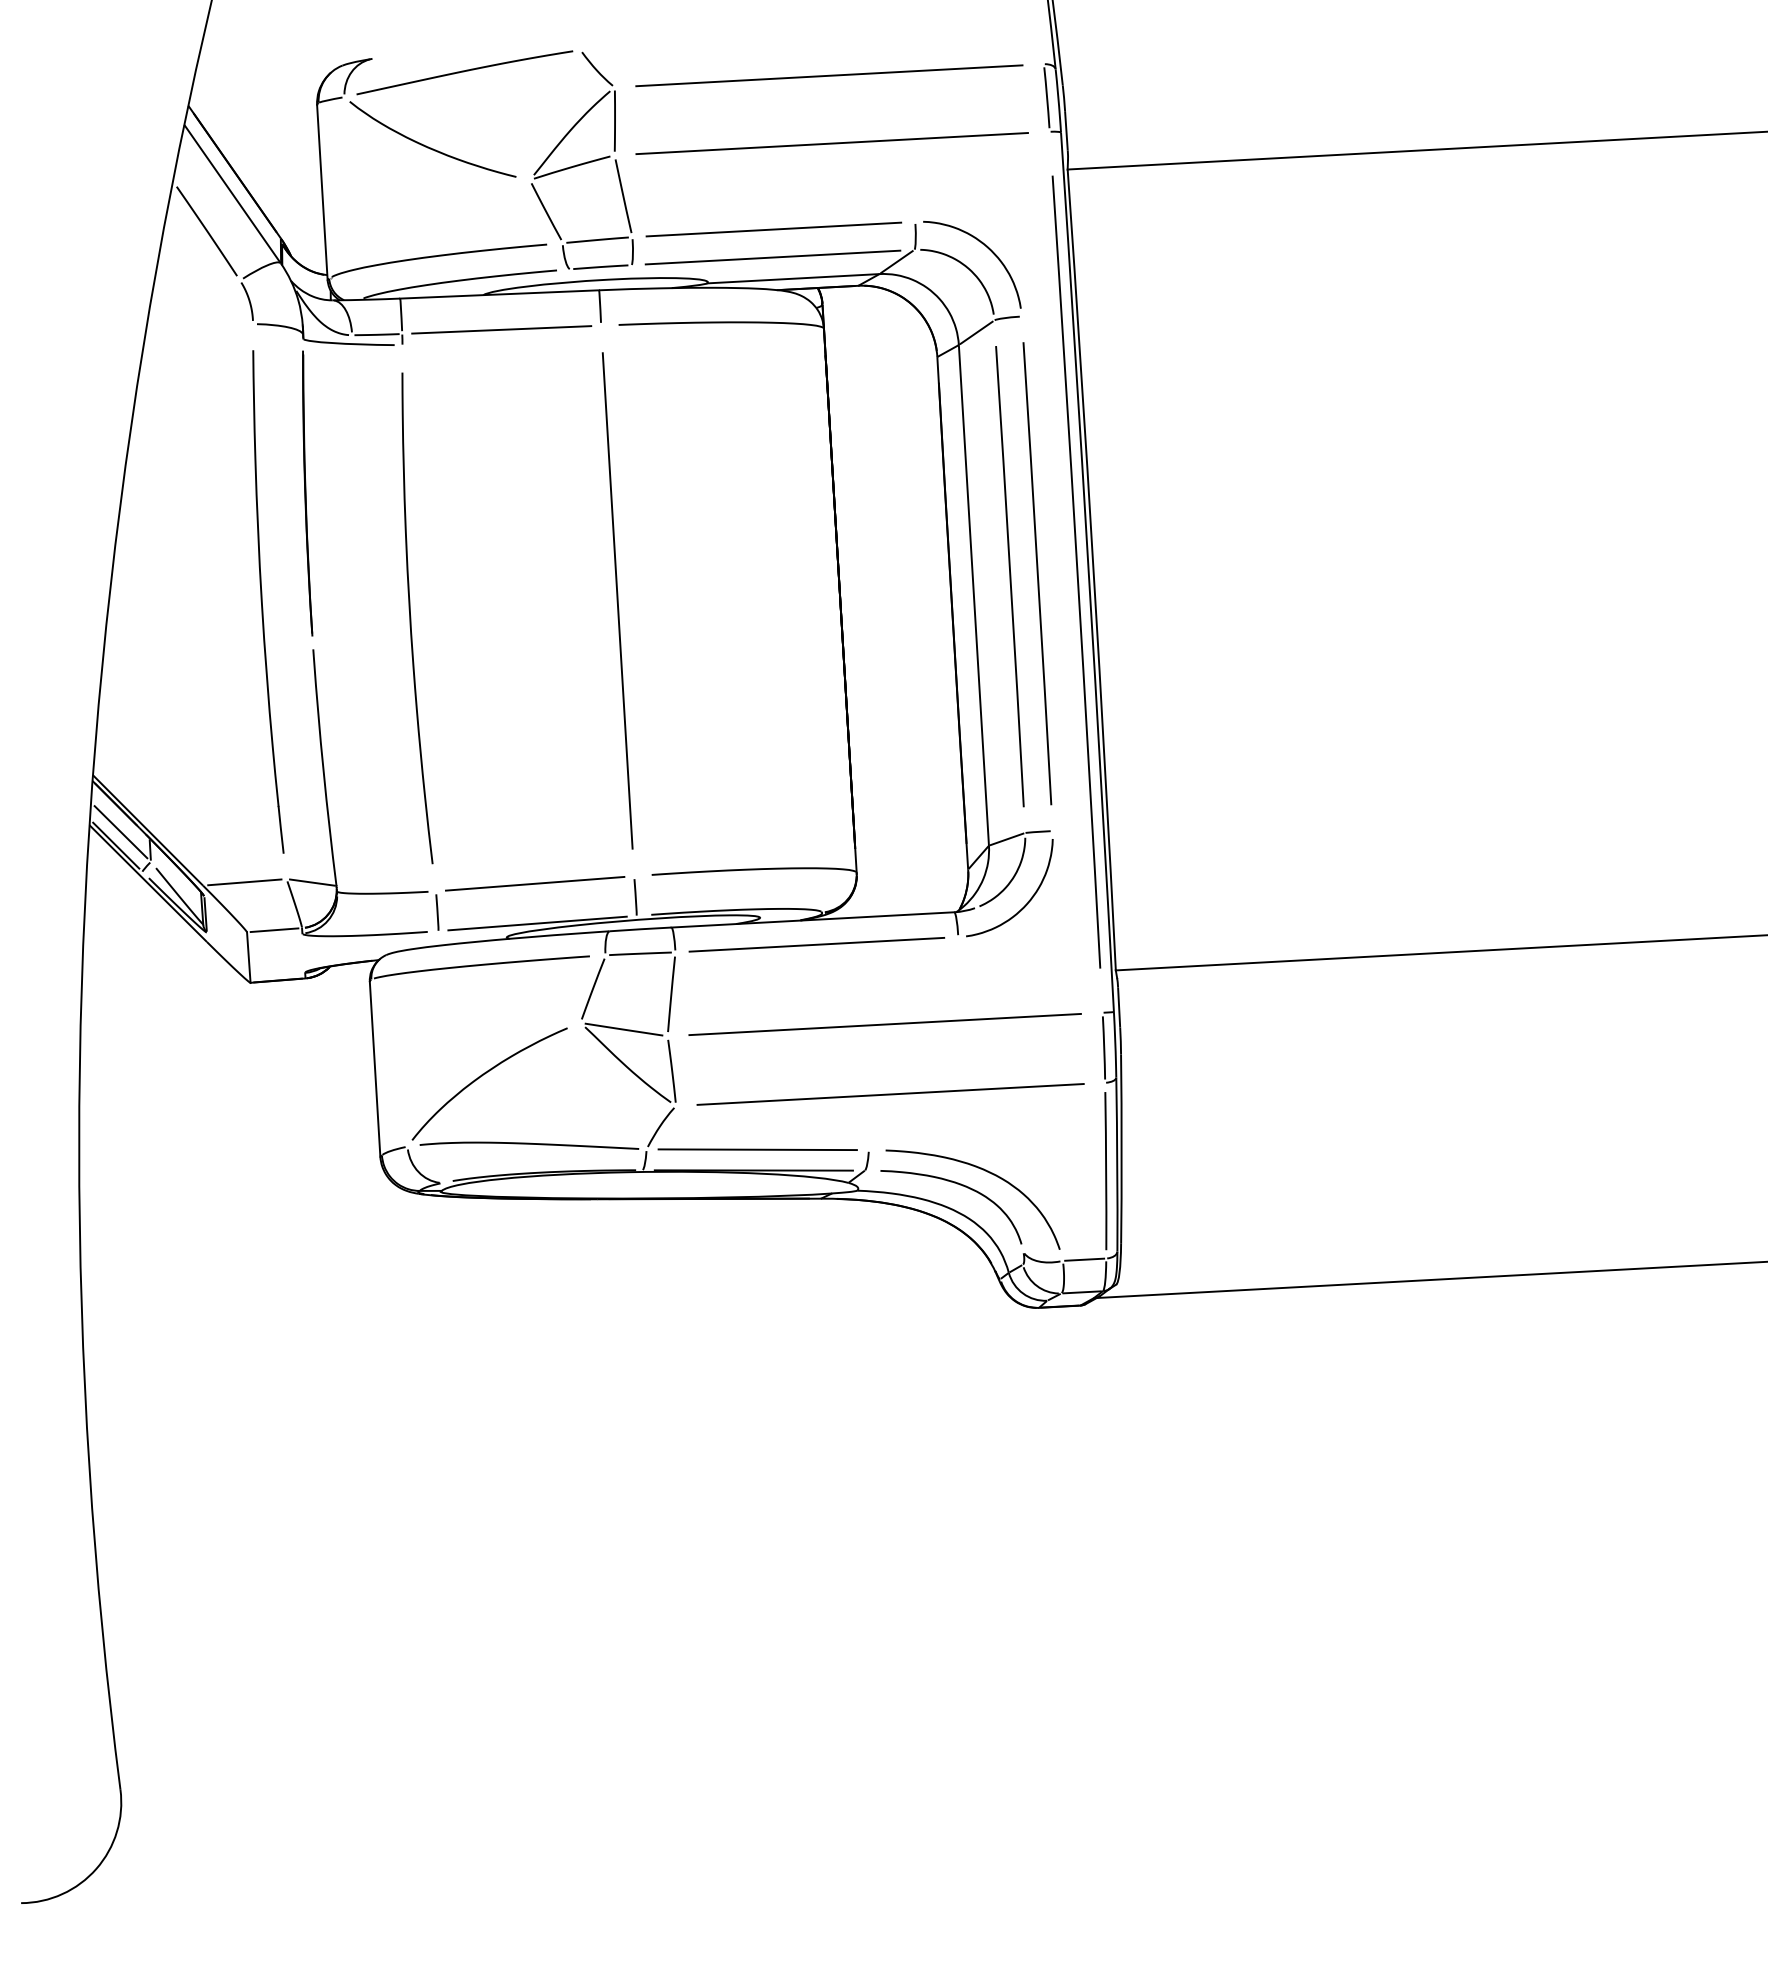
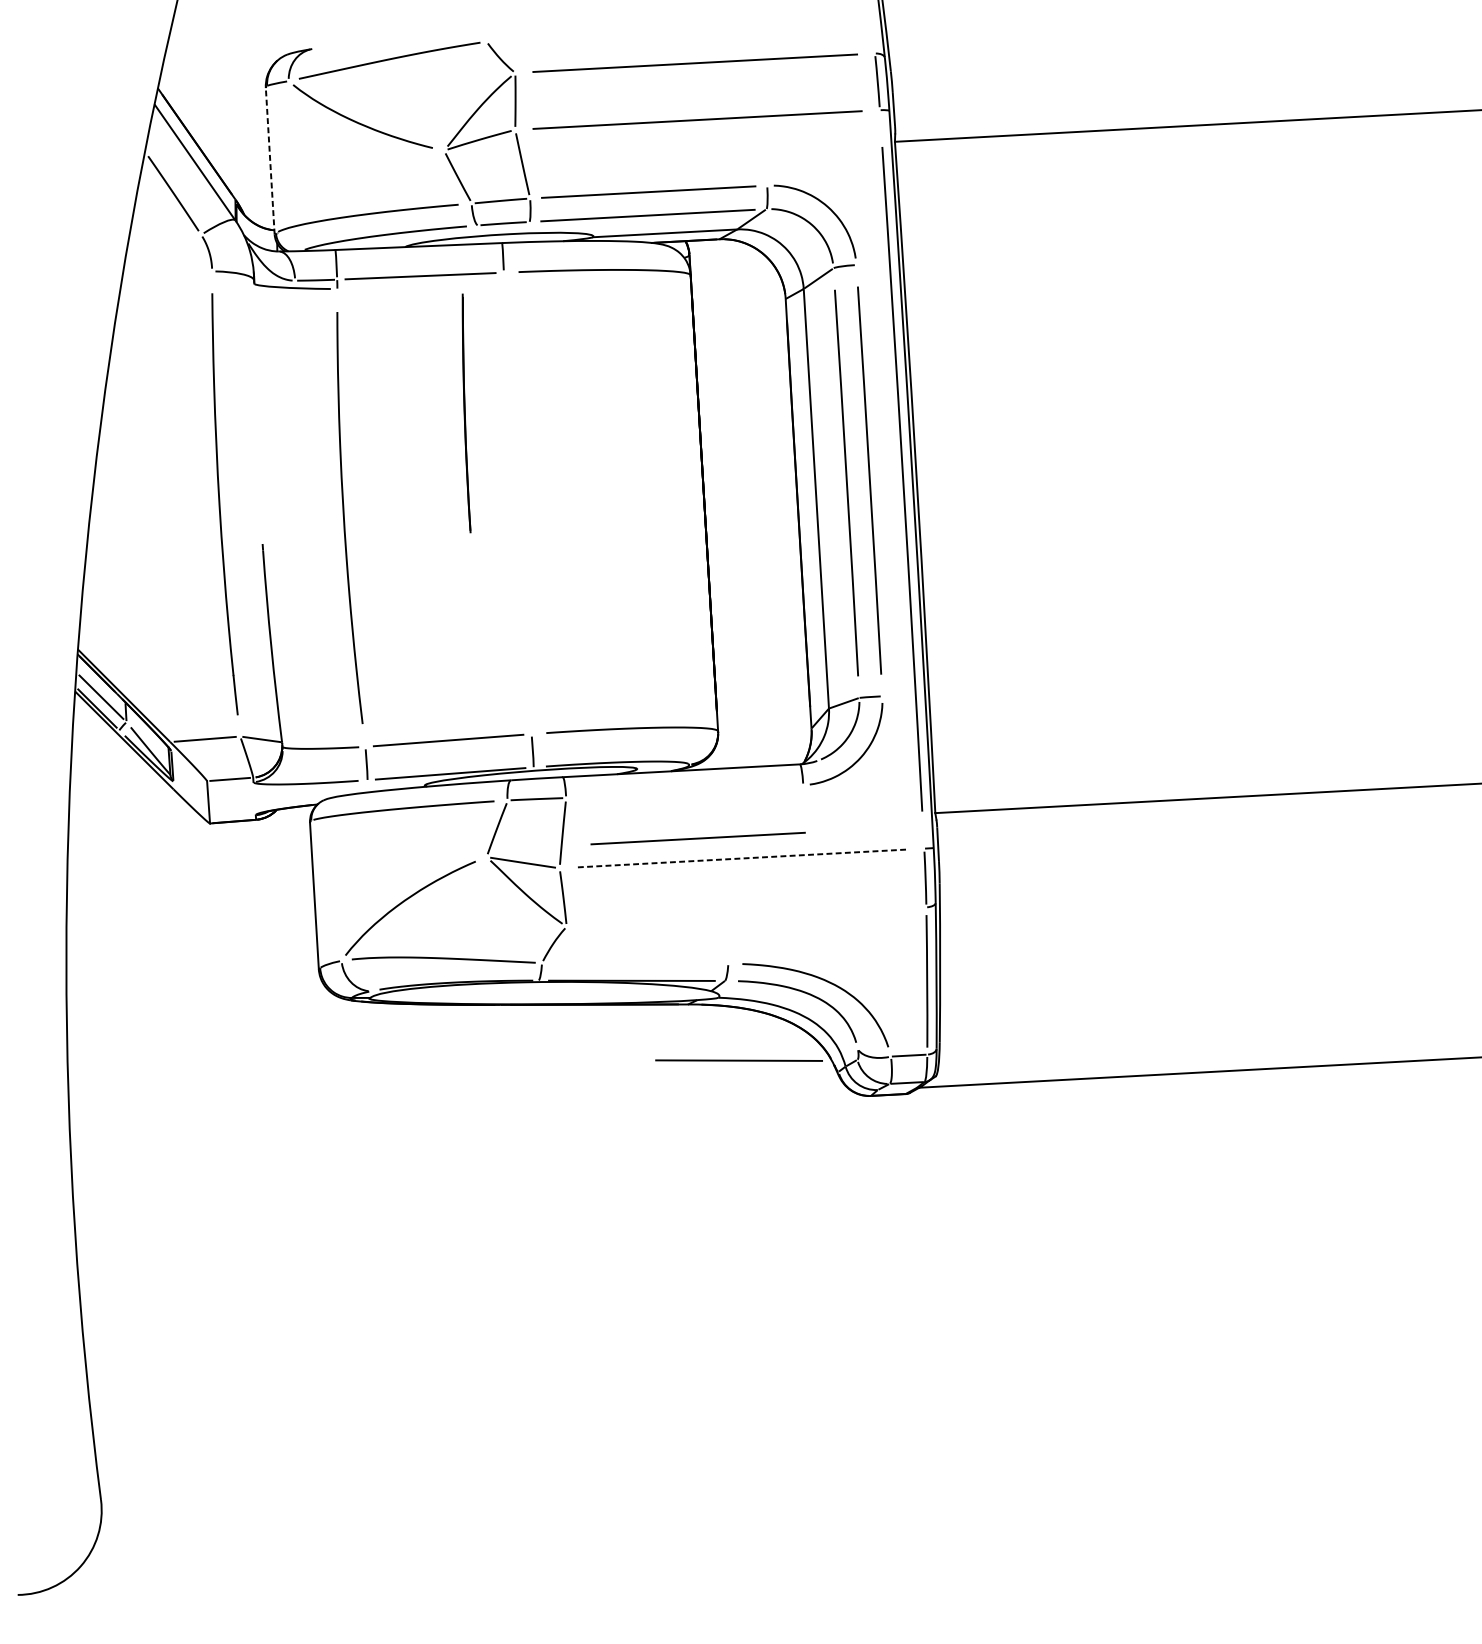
line: (322, 192) -> (270, 161), solid -> dashed
part: (307, 493) -> (466, 413), moved
line: (617, 600) -> (517, 503), removed
line: (816, 944) -> (697, 838), moved
line: (885, 1024) -> (742, 858), solid -> dashed
line: (890, 1094) -> (746, 917), removed
line: (757, 1149) -> (738, 1060), moved

